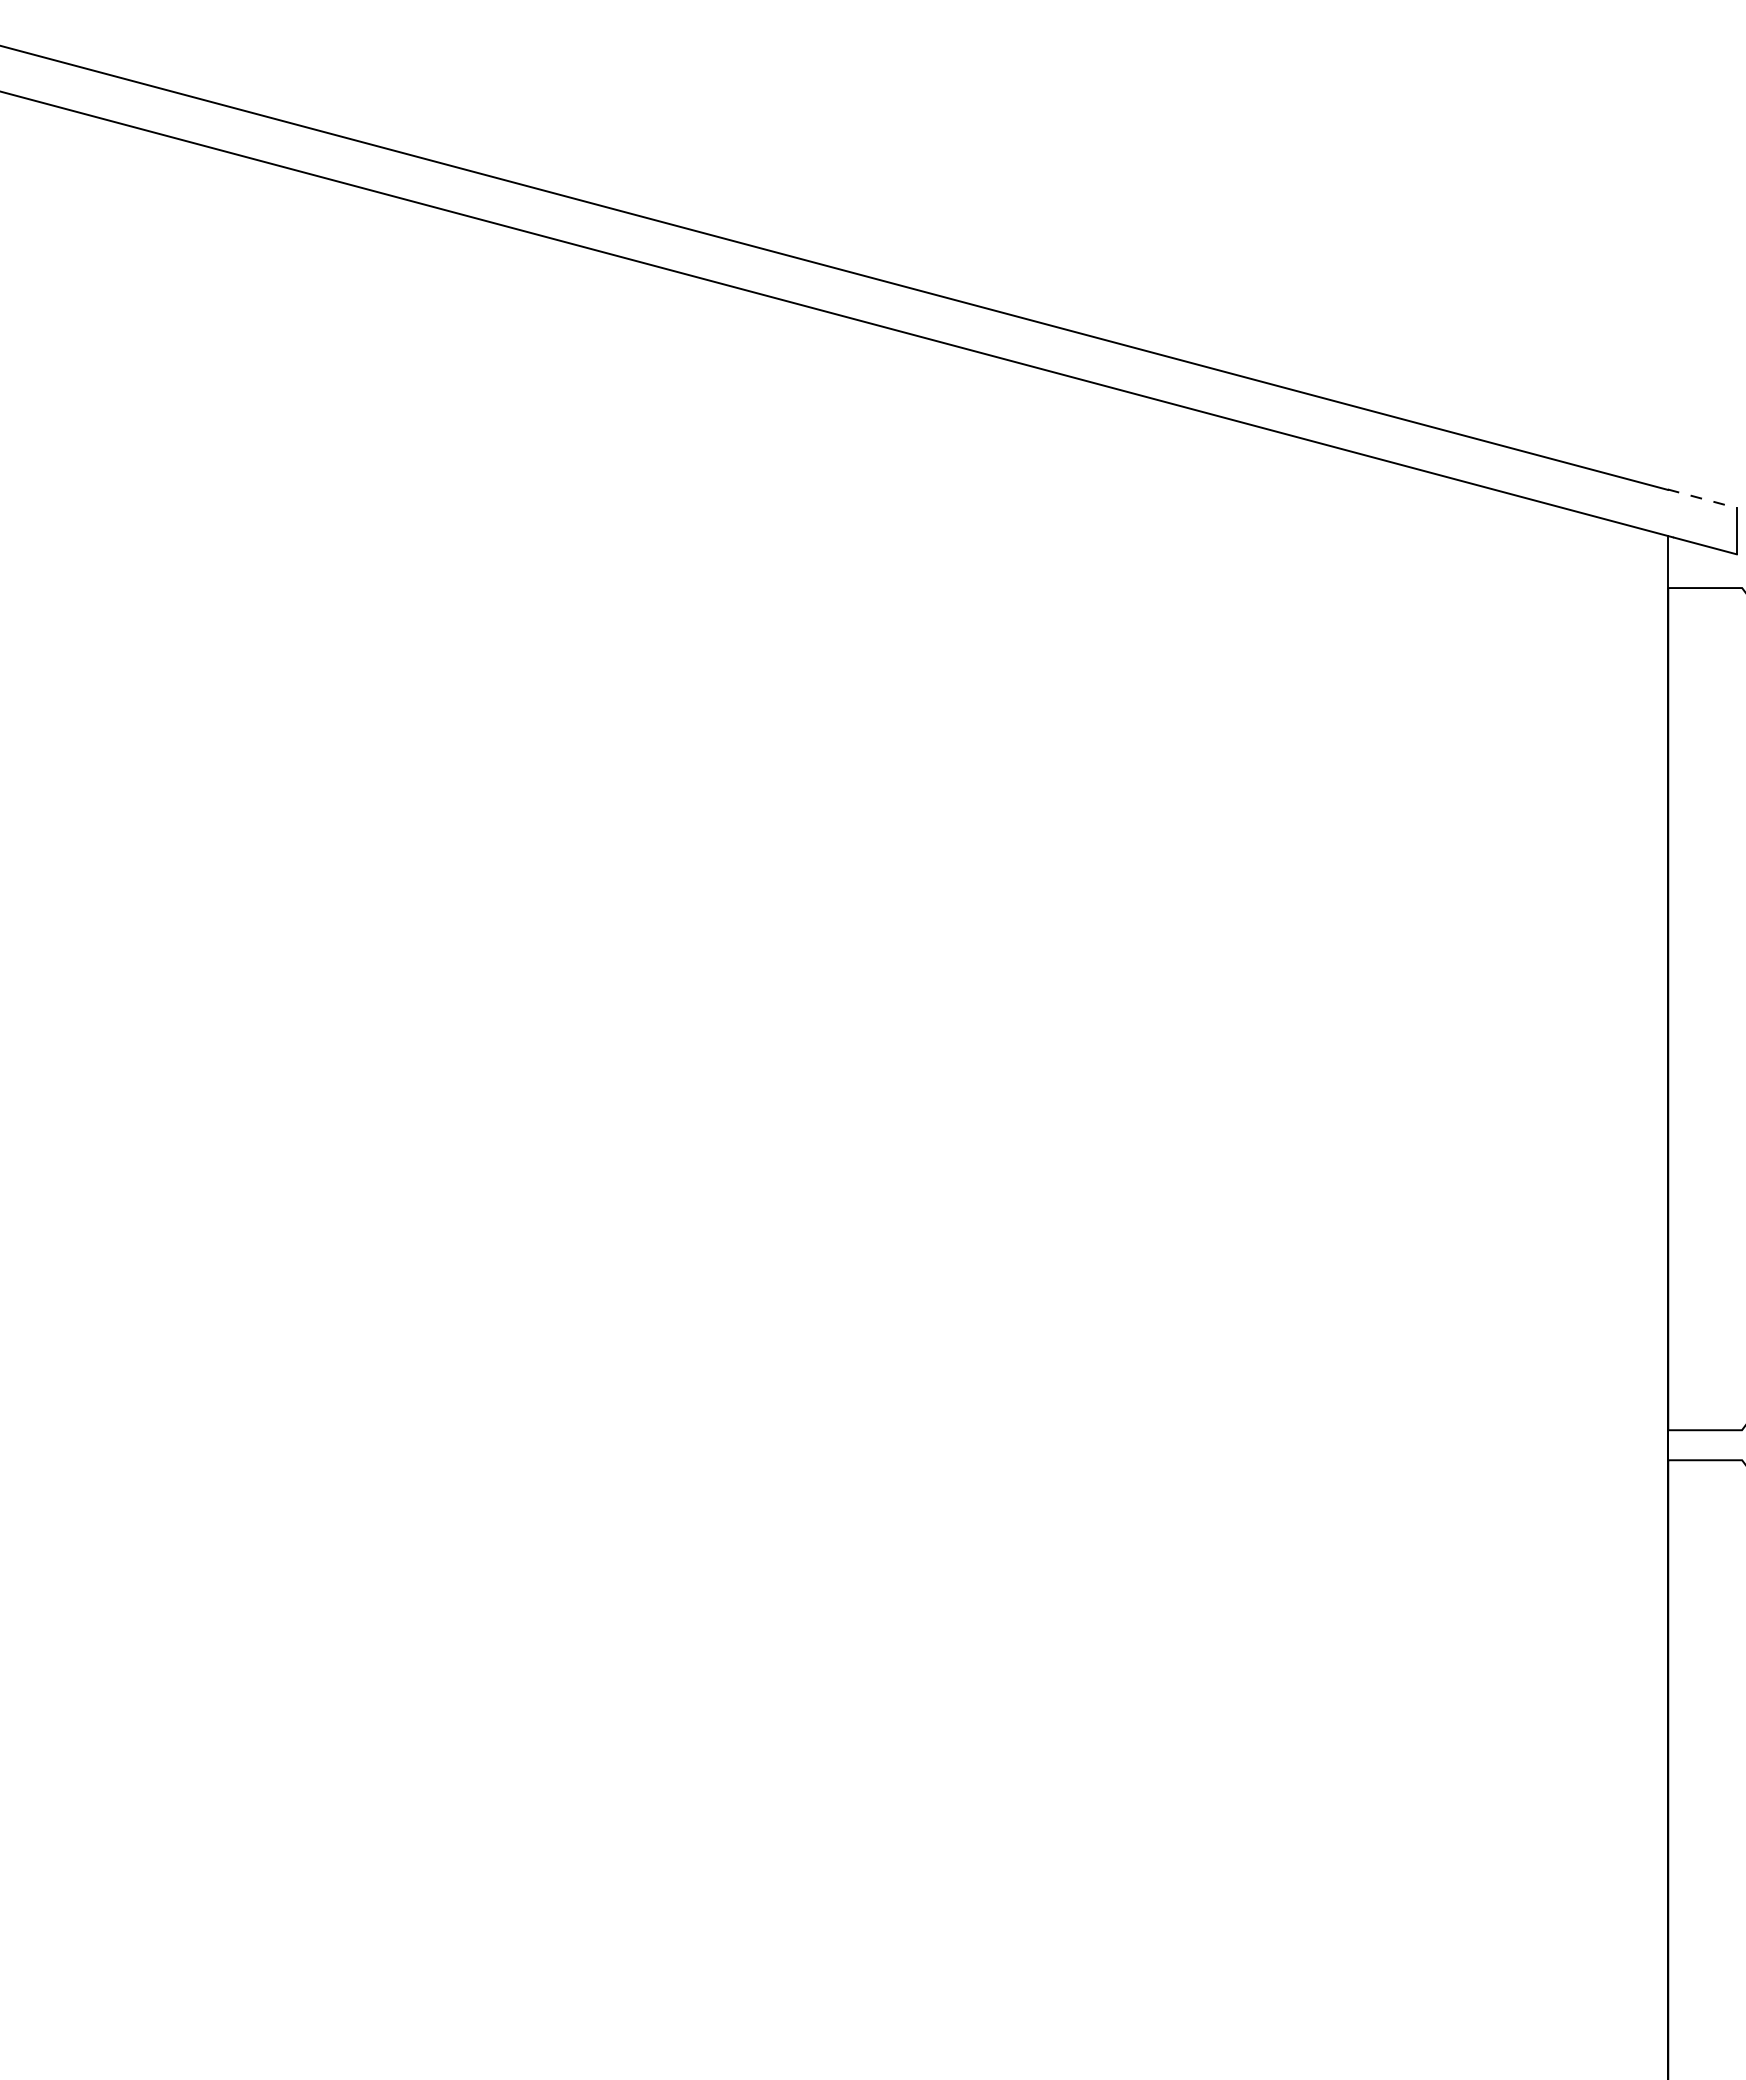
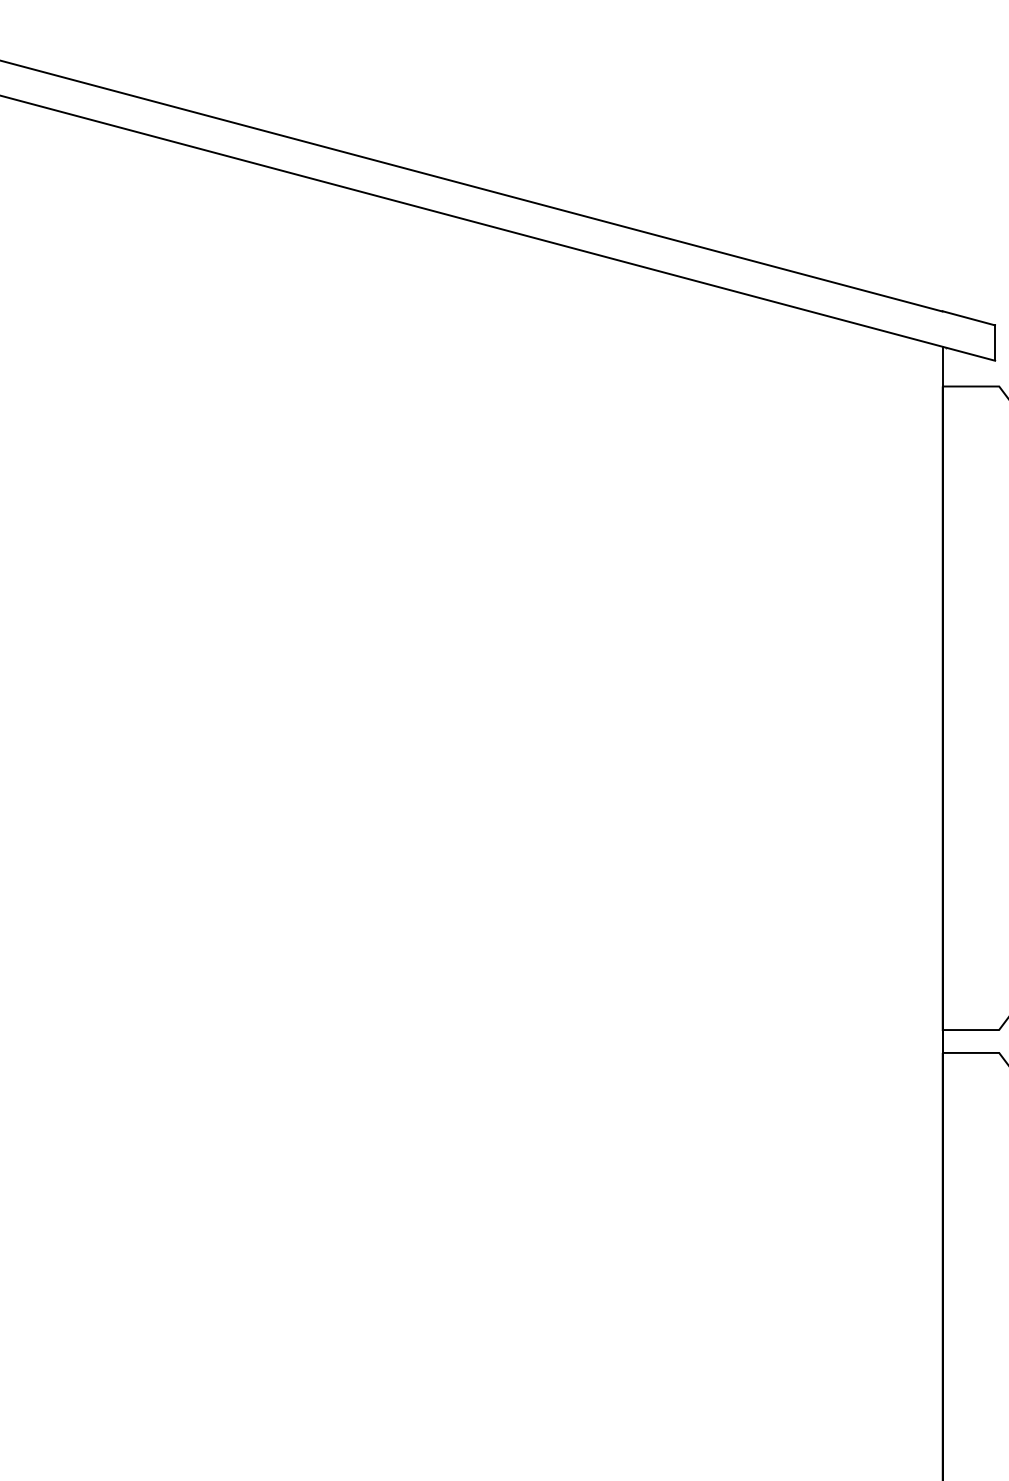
line: (1702, 498) -> (968, 318), dashed -> solid

